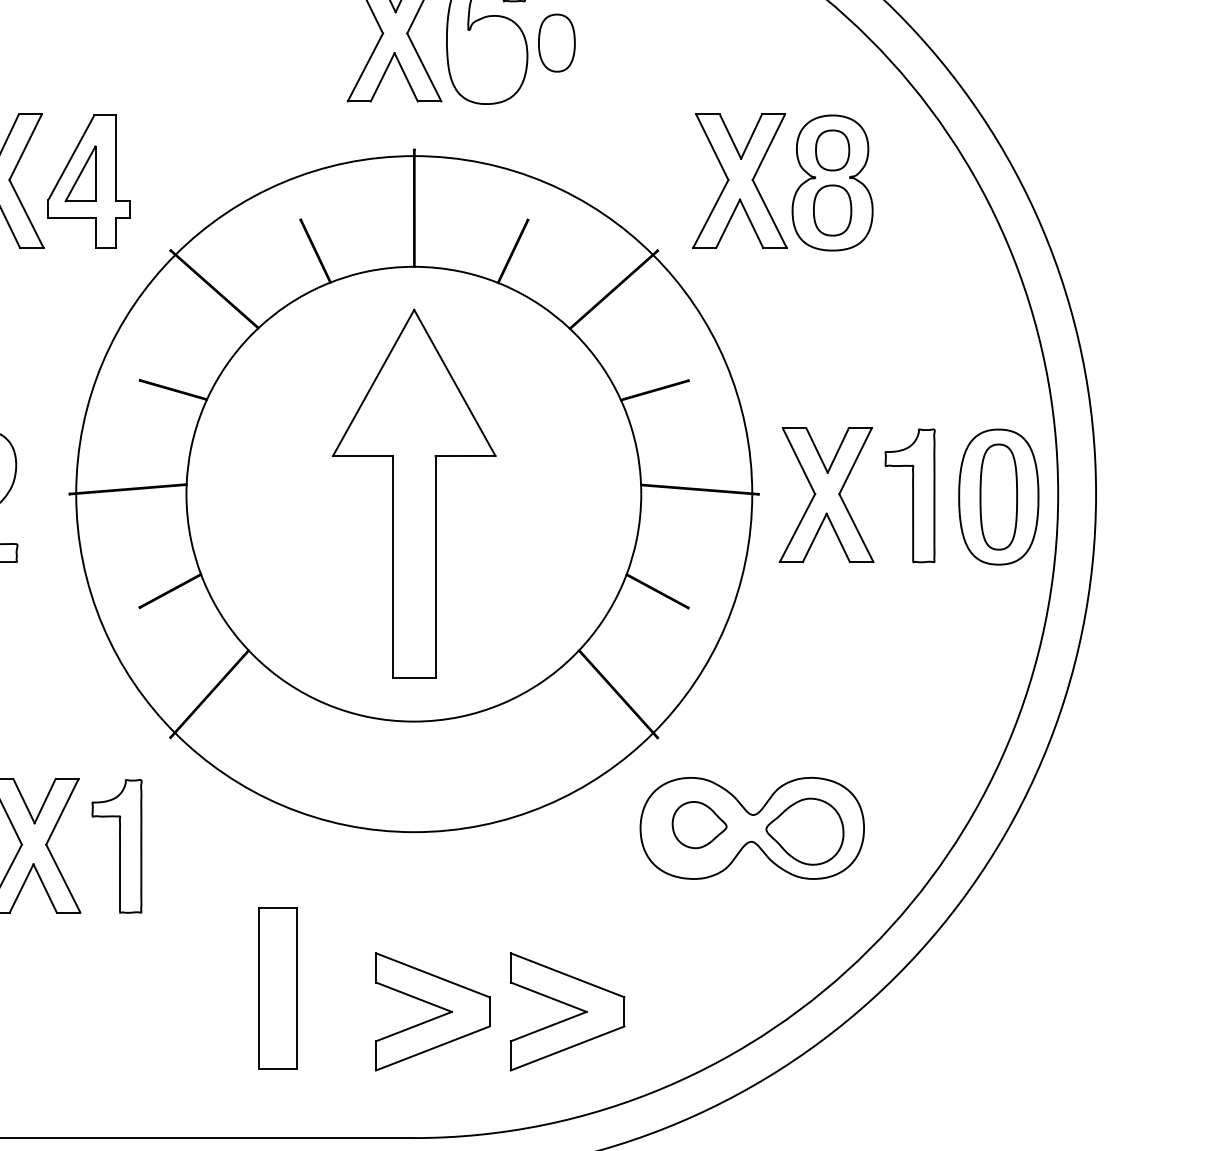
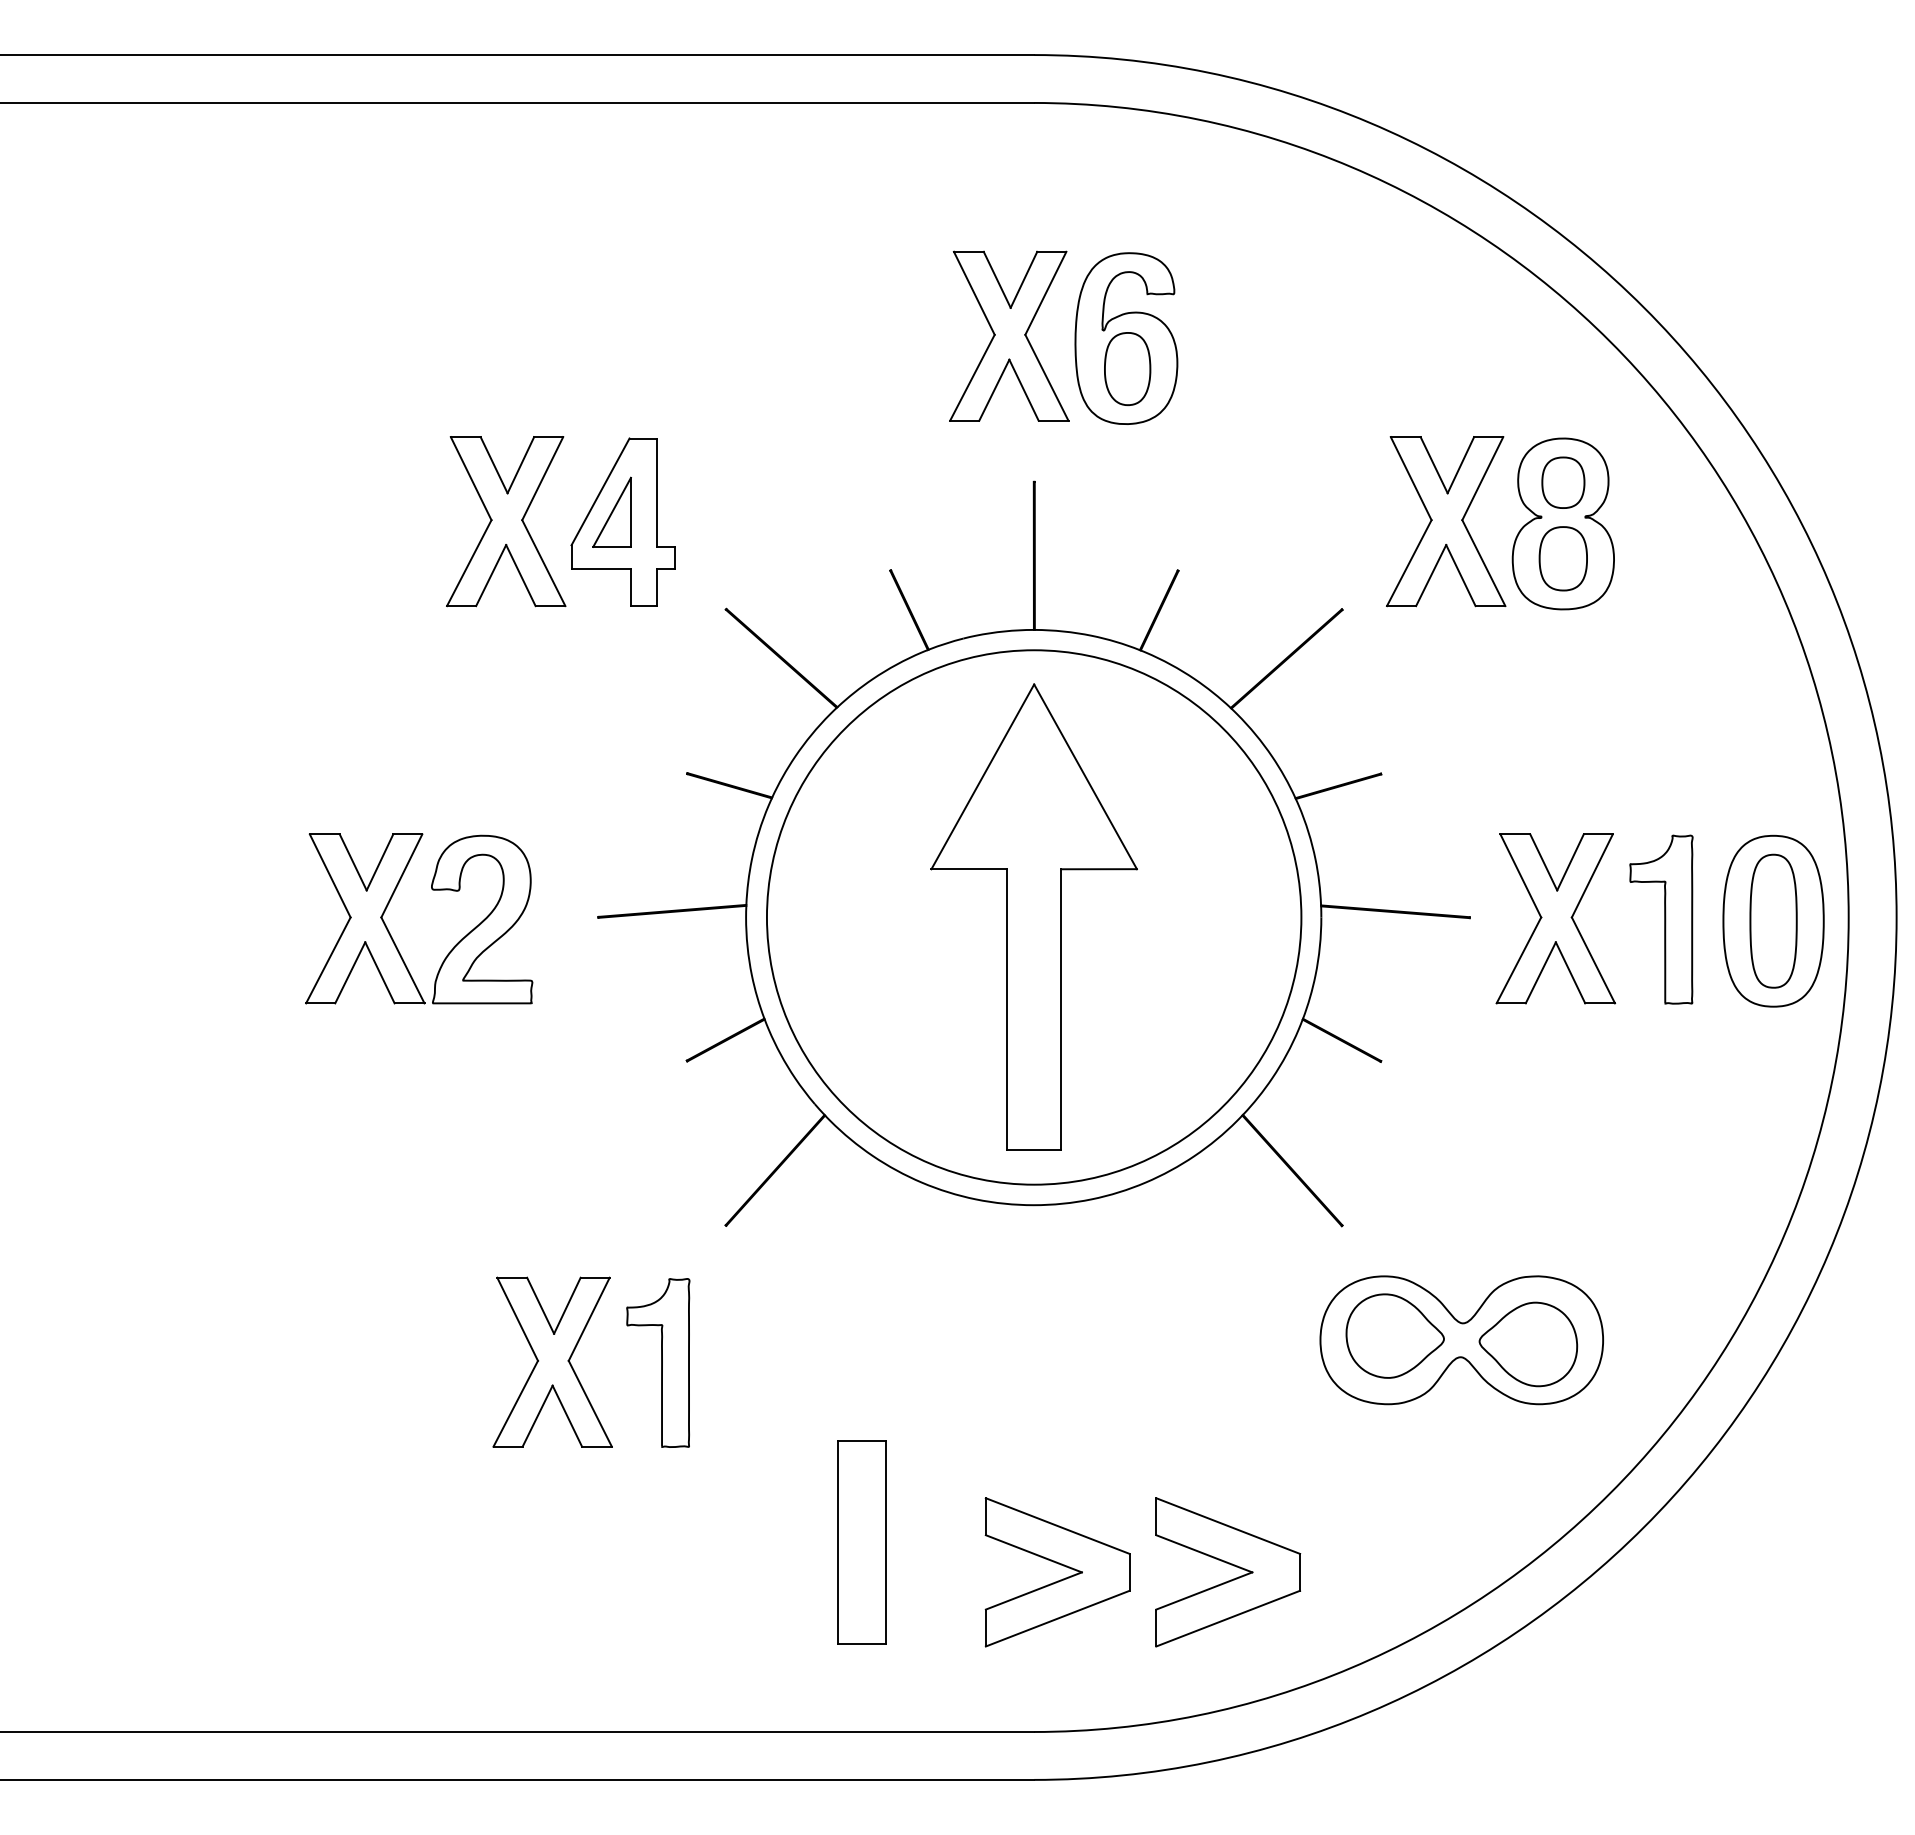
part: (556, 43) -> (1127, 369), moved
circle: (413, 494) -> (1033, 917), size x0.62
part: (699, 824) -> (1394, 1335), size x1.43

